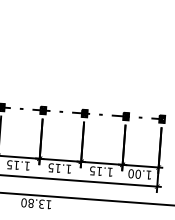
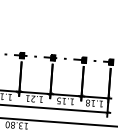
text: (54, 168) -> (30, 99), 1.15 -> 1.21
text: (134, 173) -> (90, 102), 1.00 -> 1.18

